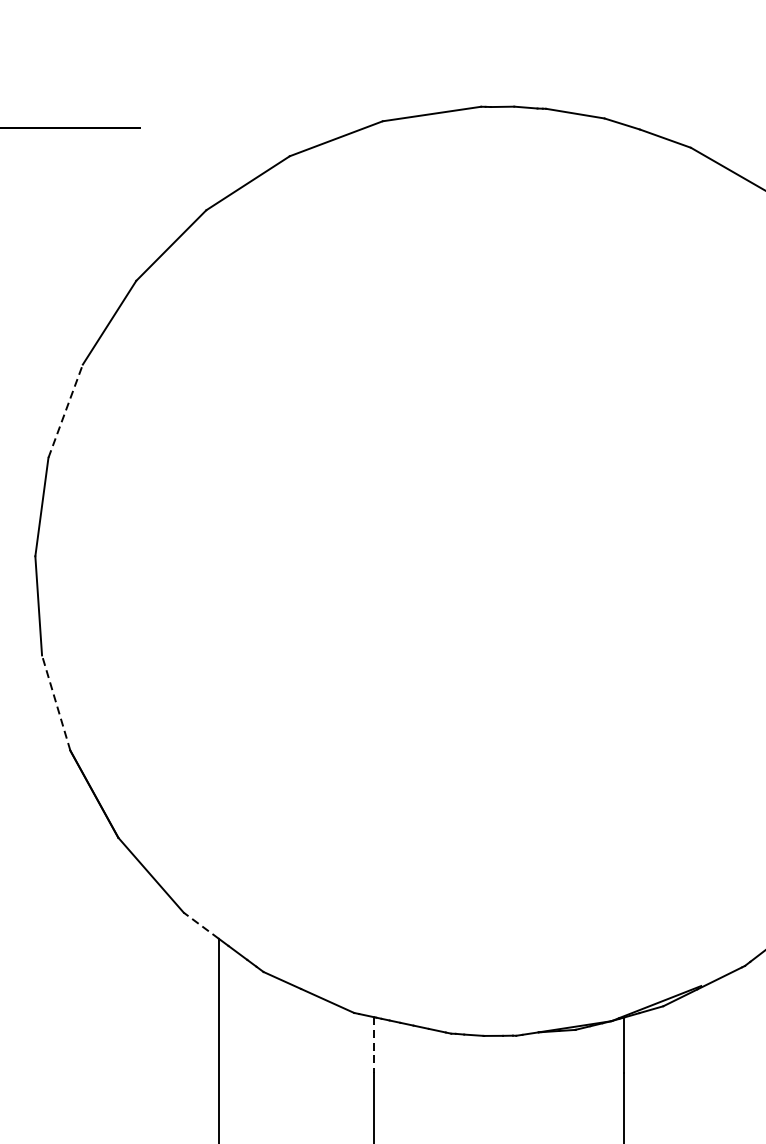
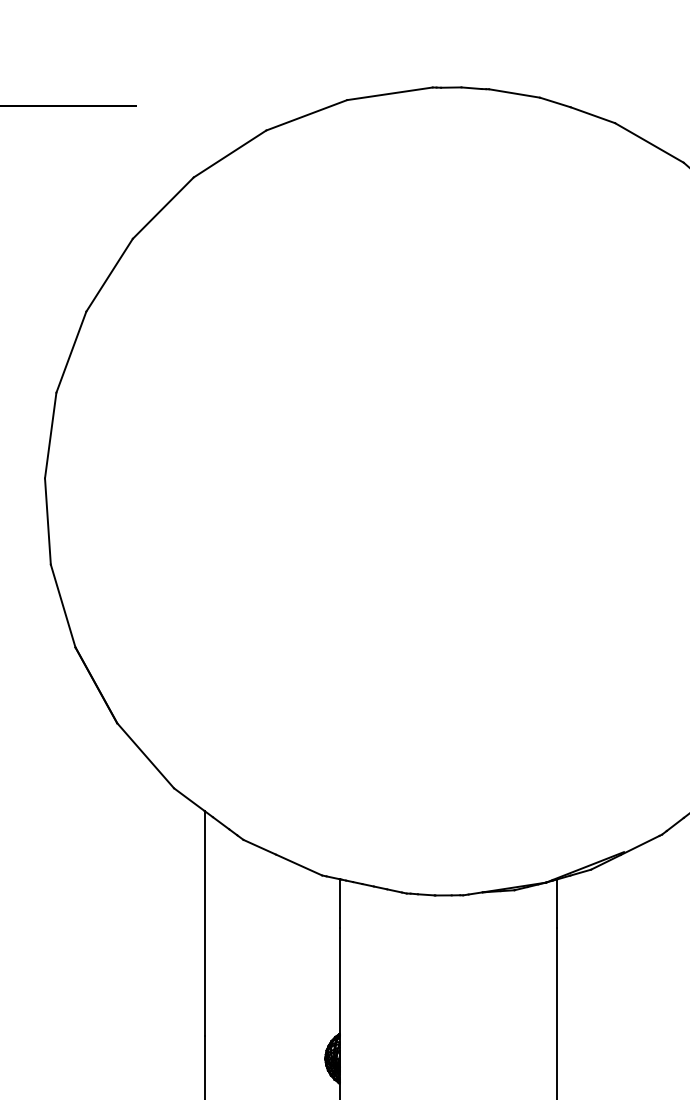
line: (65, 410) -> (71, 351), dashed -> solid
line: (56, 702) -> (63, 605), dashed -> solid
line: (200, 925) -> (188, 799), dashed -> solid
line: (374, 1046) -> (339, 904), dashed -> solid

